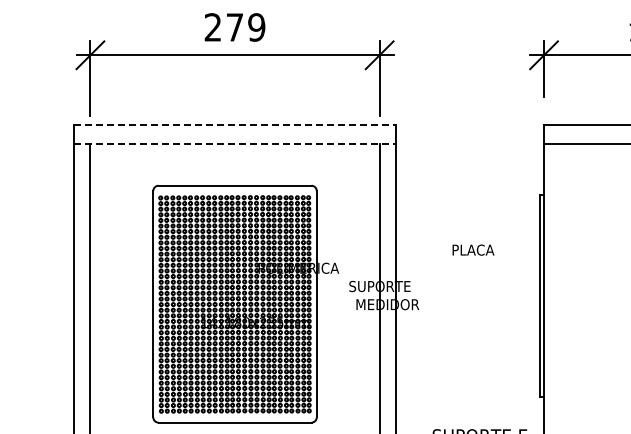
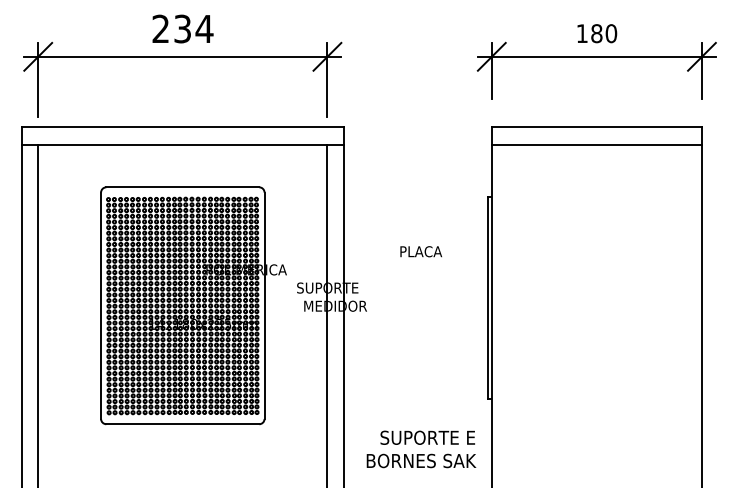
text: (245, 26) -> (193, 28), 279 -> 234
line: (234, 124) -> (182, 126), dashed -> solid
line: (234, 143) -> (182, 145), dashed -> solid

